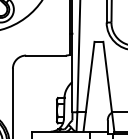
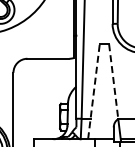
line: (107, 77) -> (113, 81), solid -> dashed
line: (88, 86) -> (93, 91), solid -> dashed

